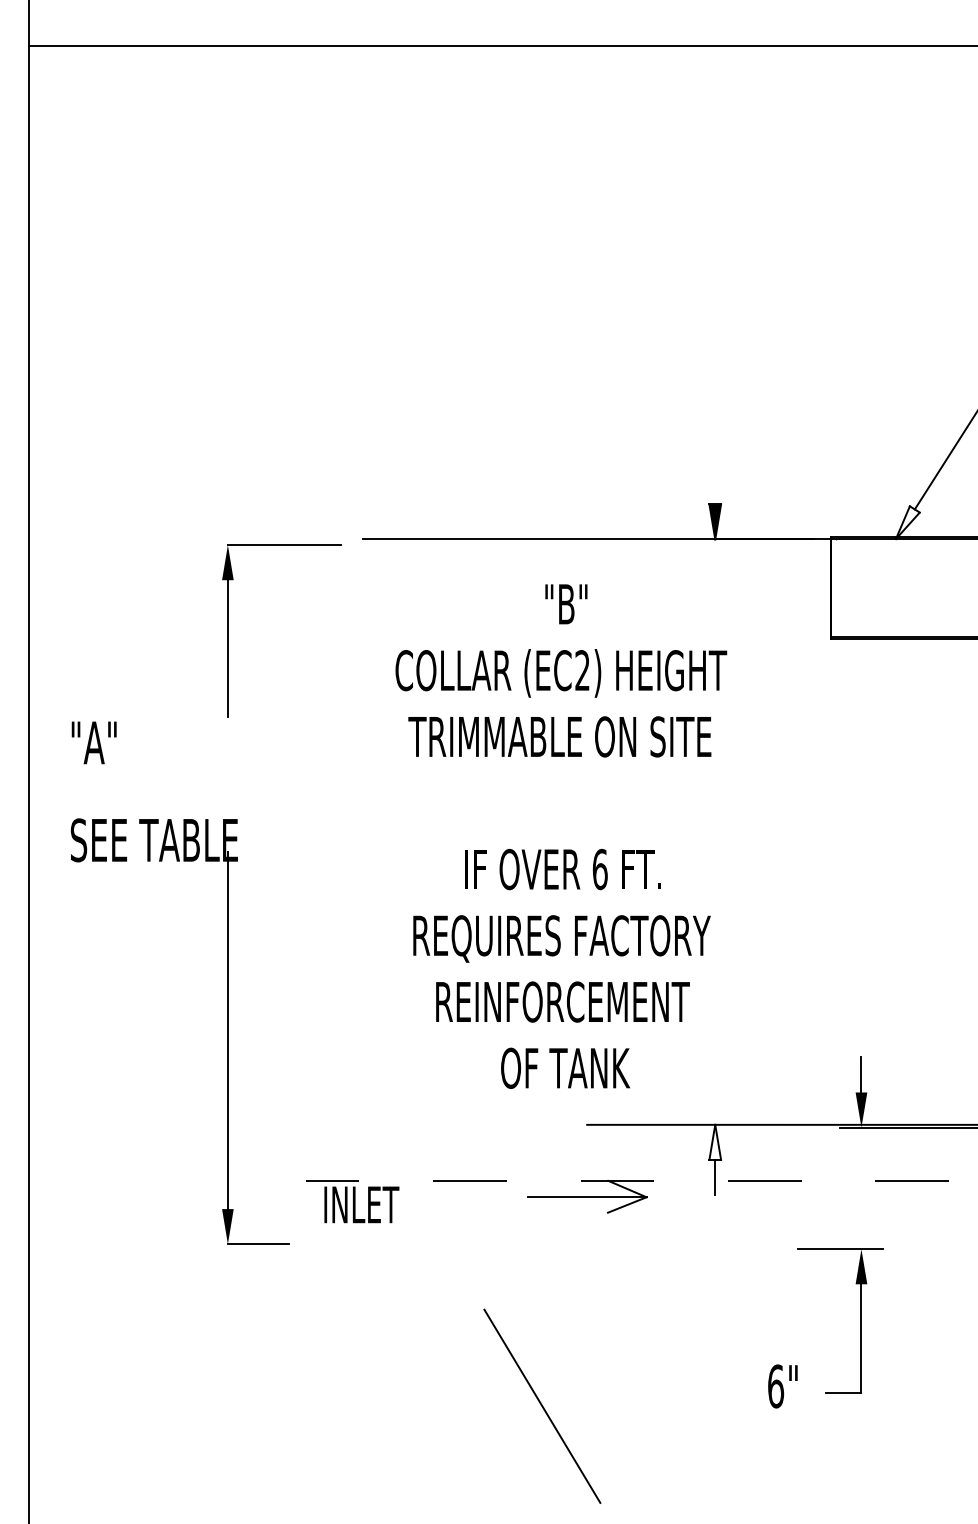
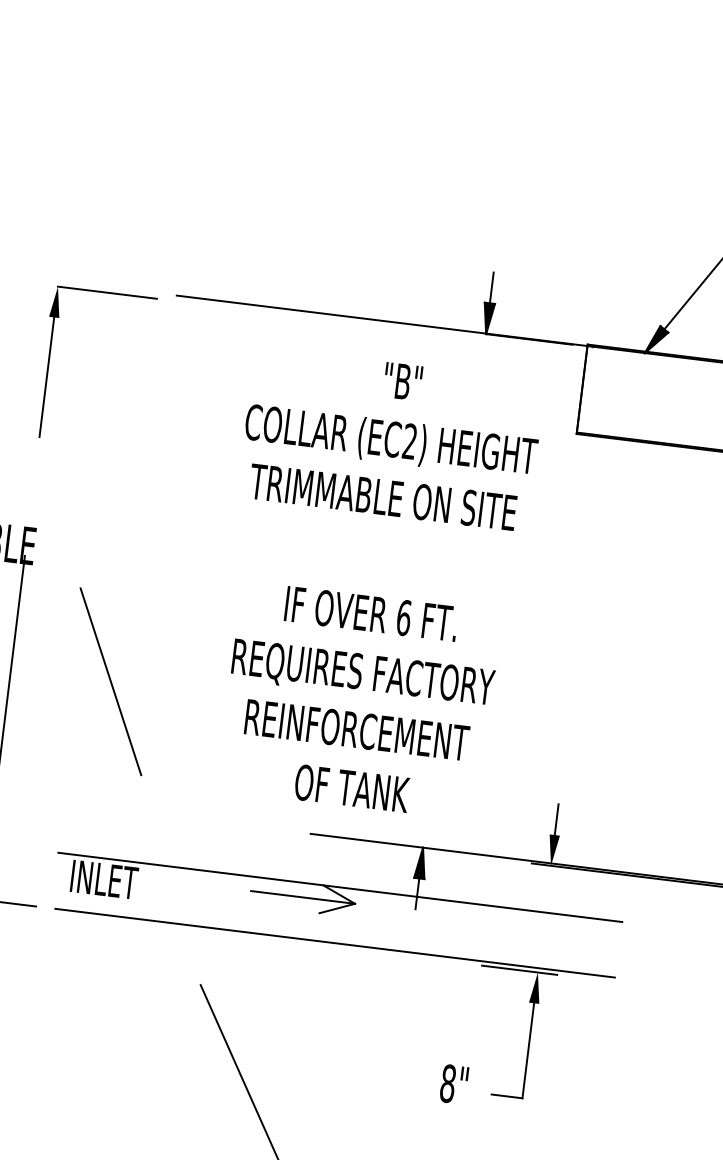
line: (715, 486) -> (492, 287), added
fill: (907, 522) -> (656, 340), added
text: (561, 836) -> (373, 584), moved
line: (341, 981) -> (110, 681), added
fill: (715, 1141) -> (421, 862), added
line: (627, 1180) -> (340, 887), dashed -> solid
line: (629, 1244) -> (334, 943), added
text: (776, 1386) -> (448, 1083), 6" -> 8"

